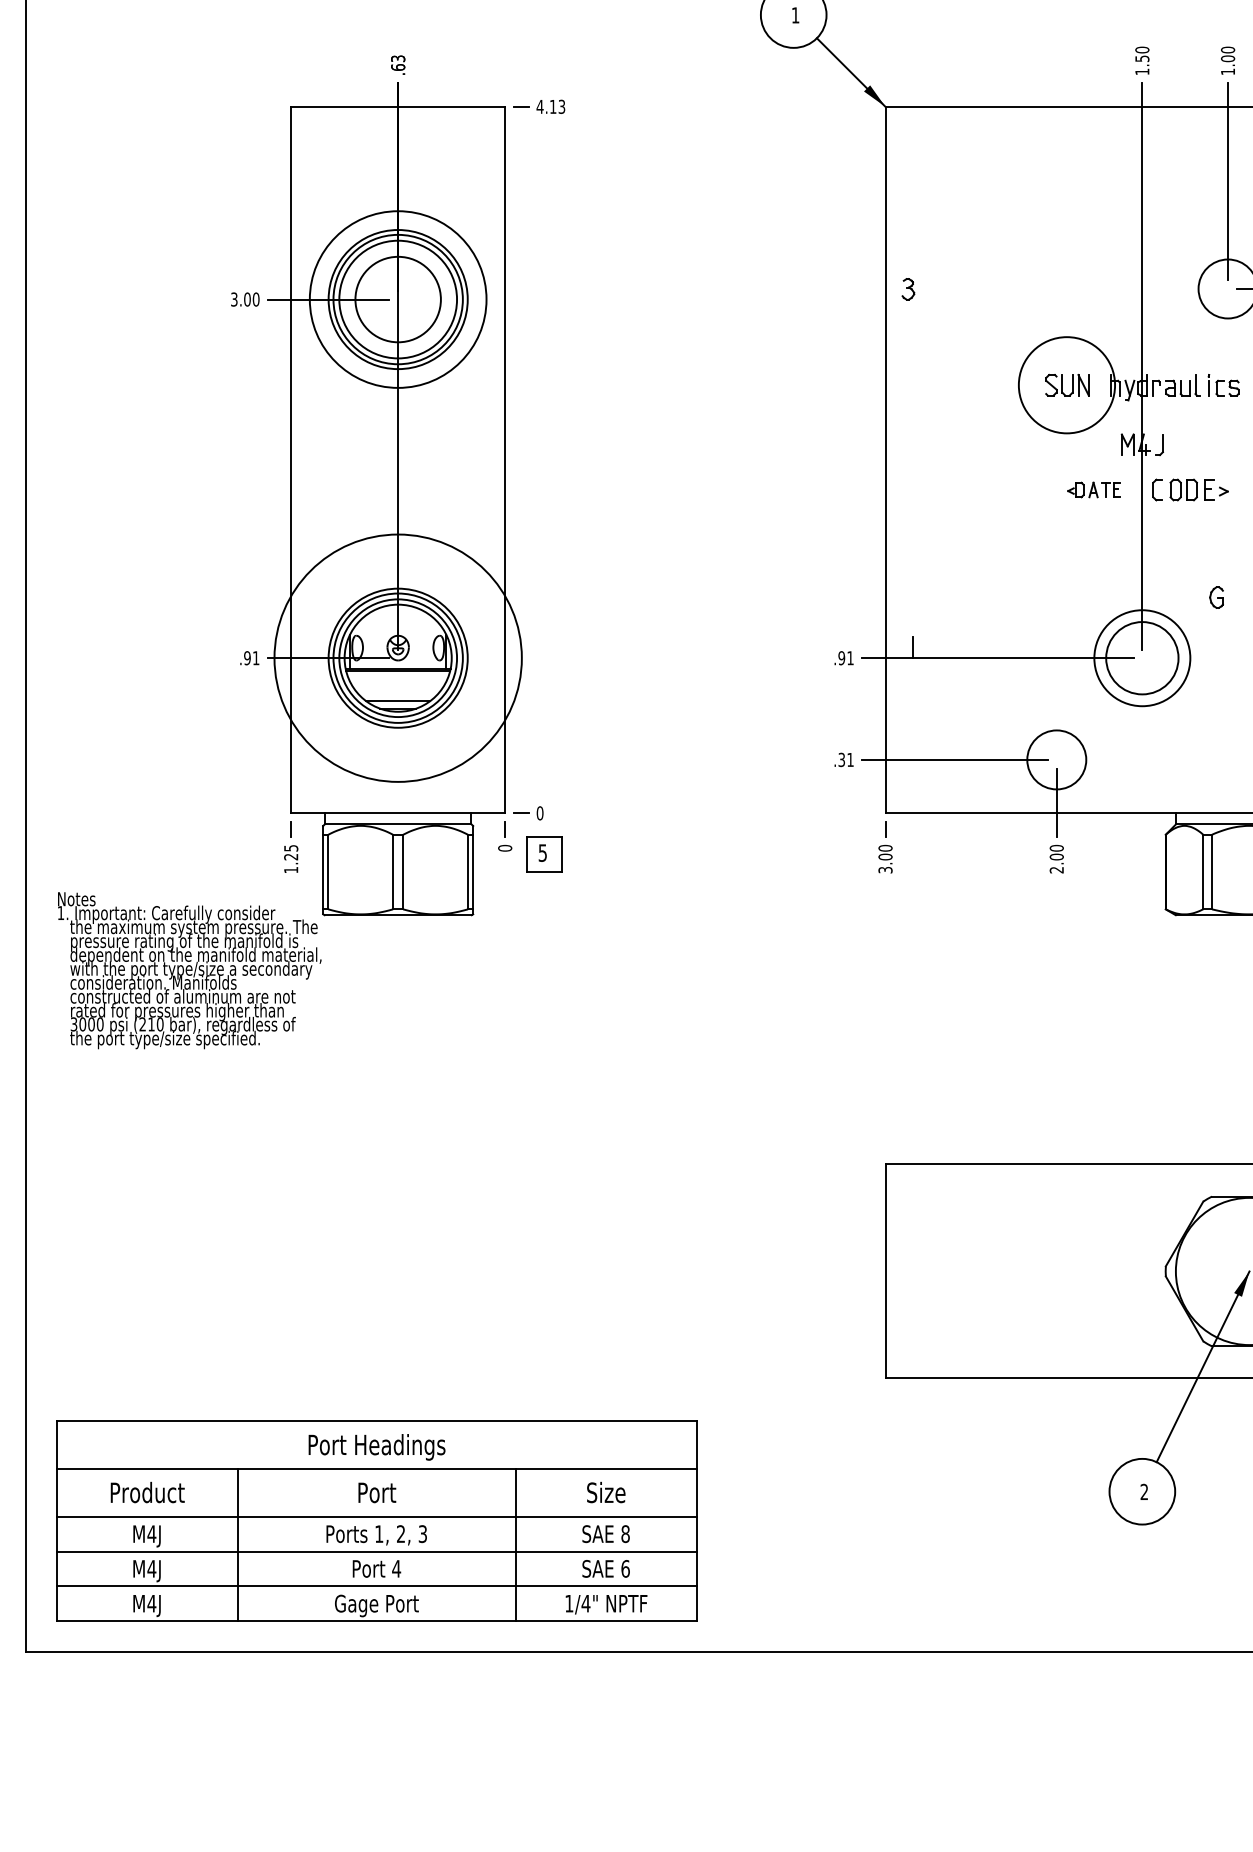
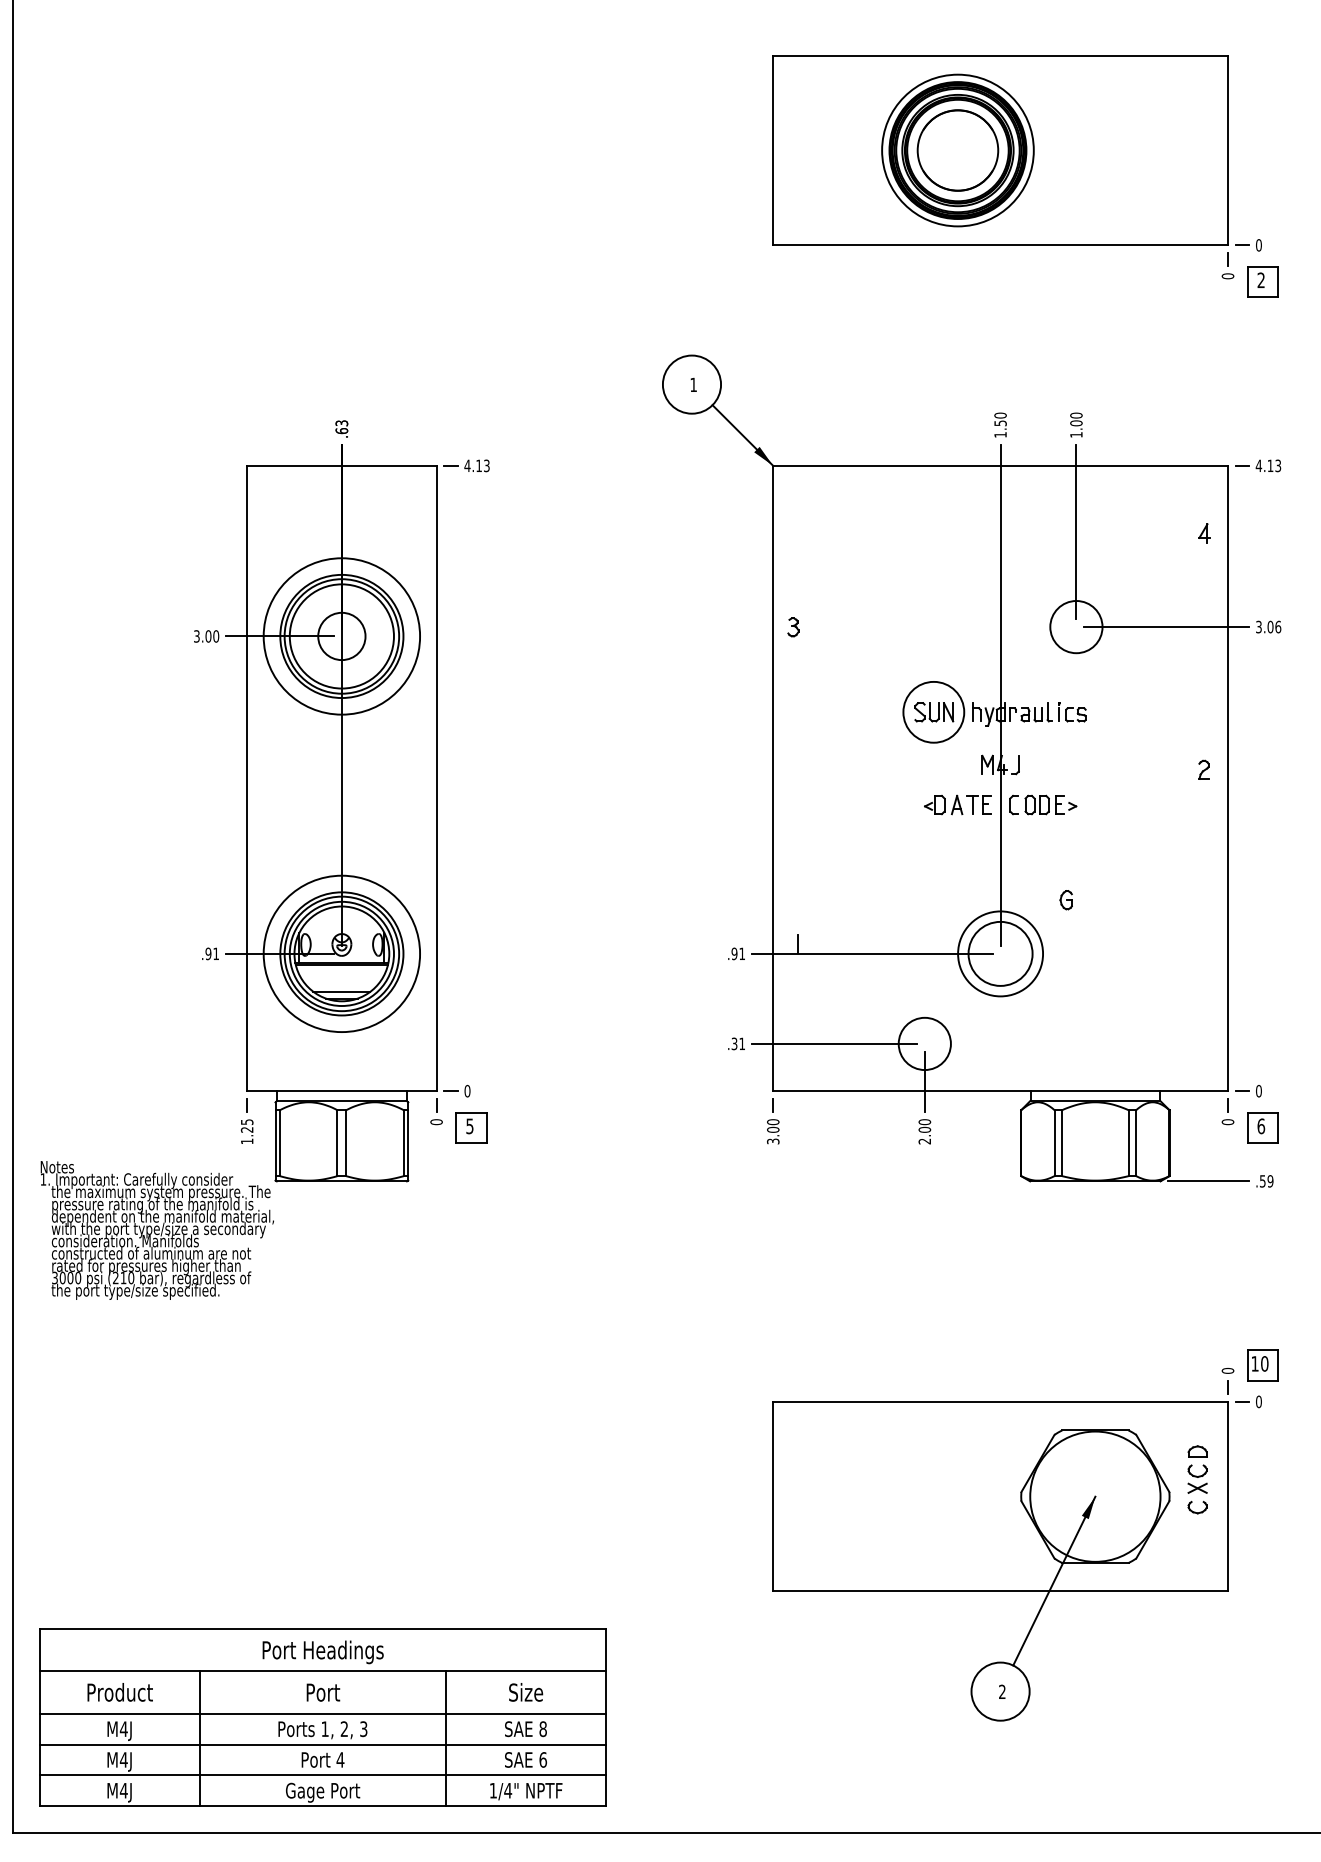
circle: (397, 299) -> (341, 636), size x0.62
circle: (1066, 384) -> (933, 711), size x0.71
part: (1093, 489) -> (957, 804), size x1.43
circle: (397, 657) -> (341, 953), size x0.71

